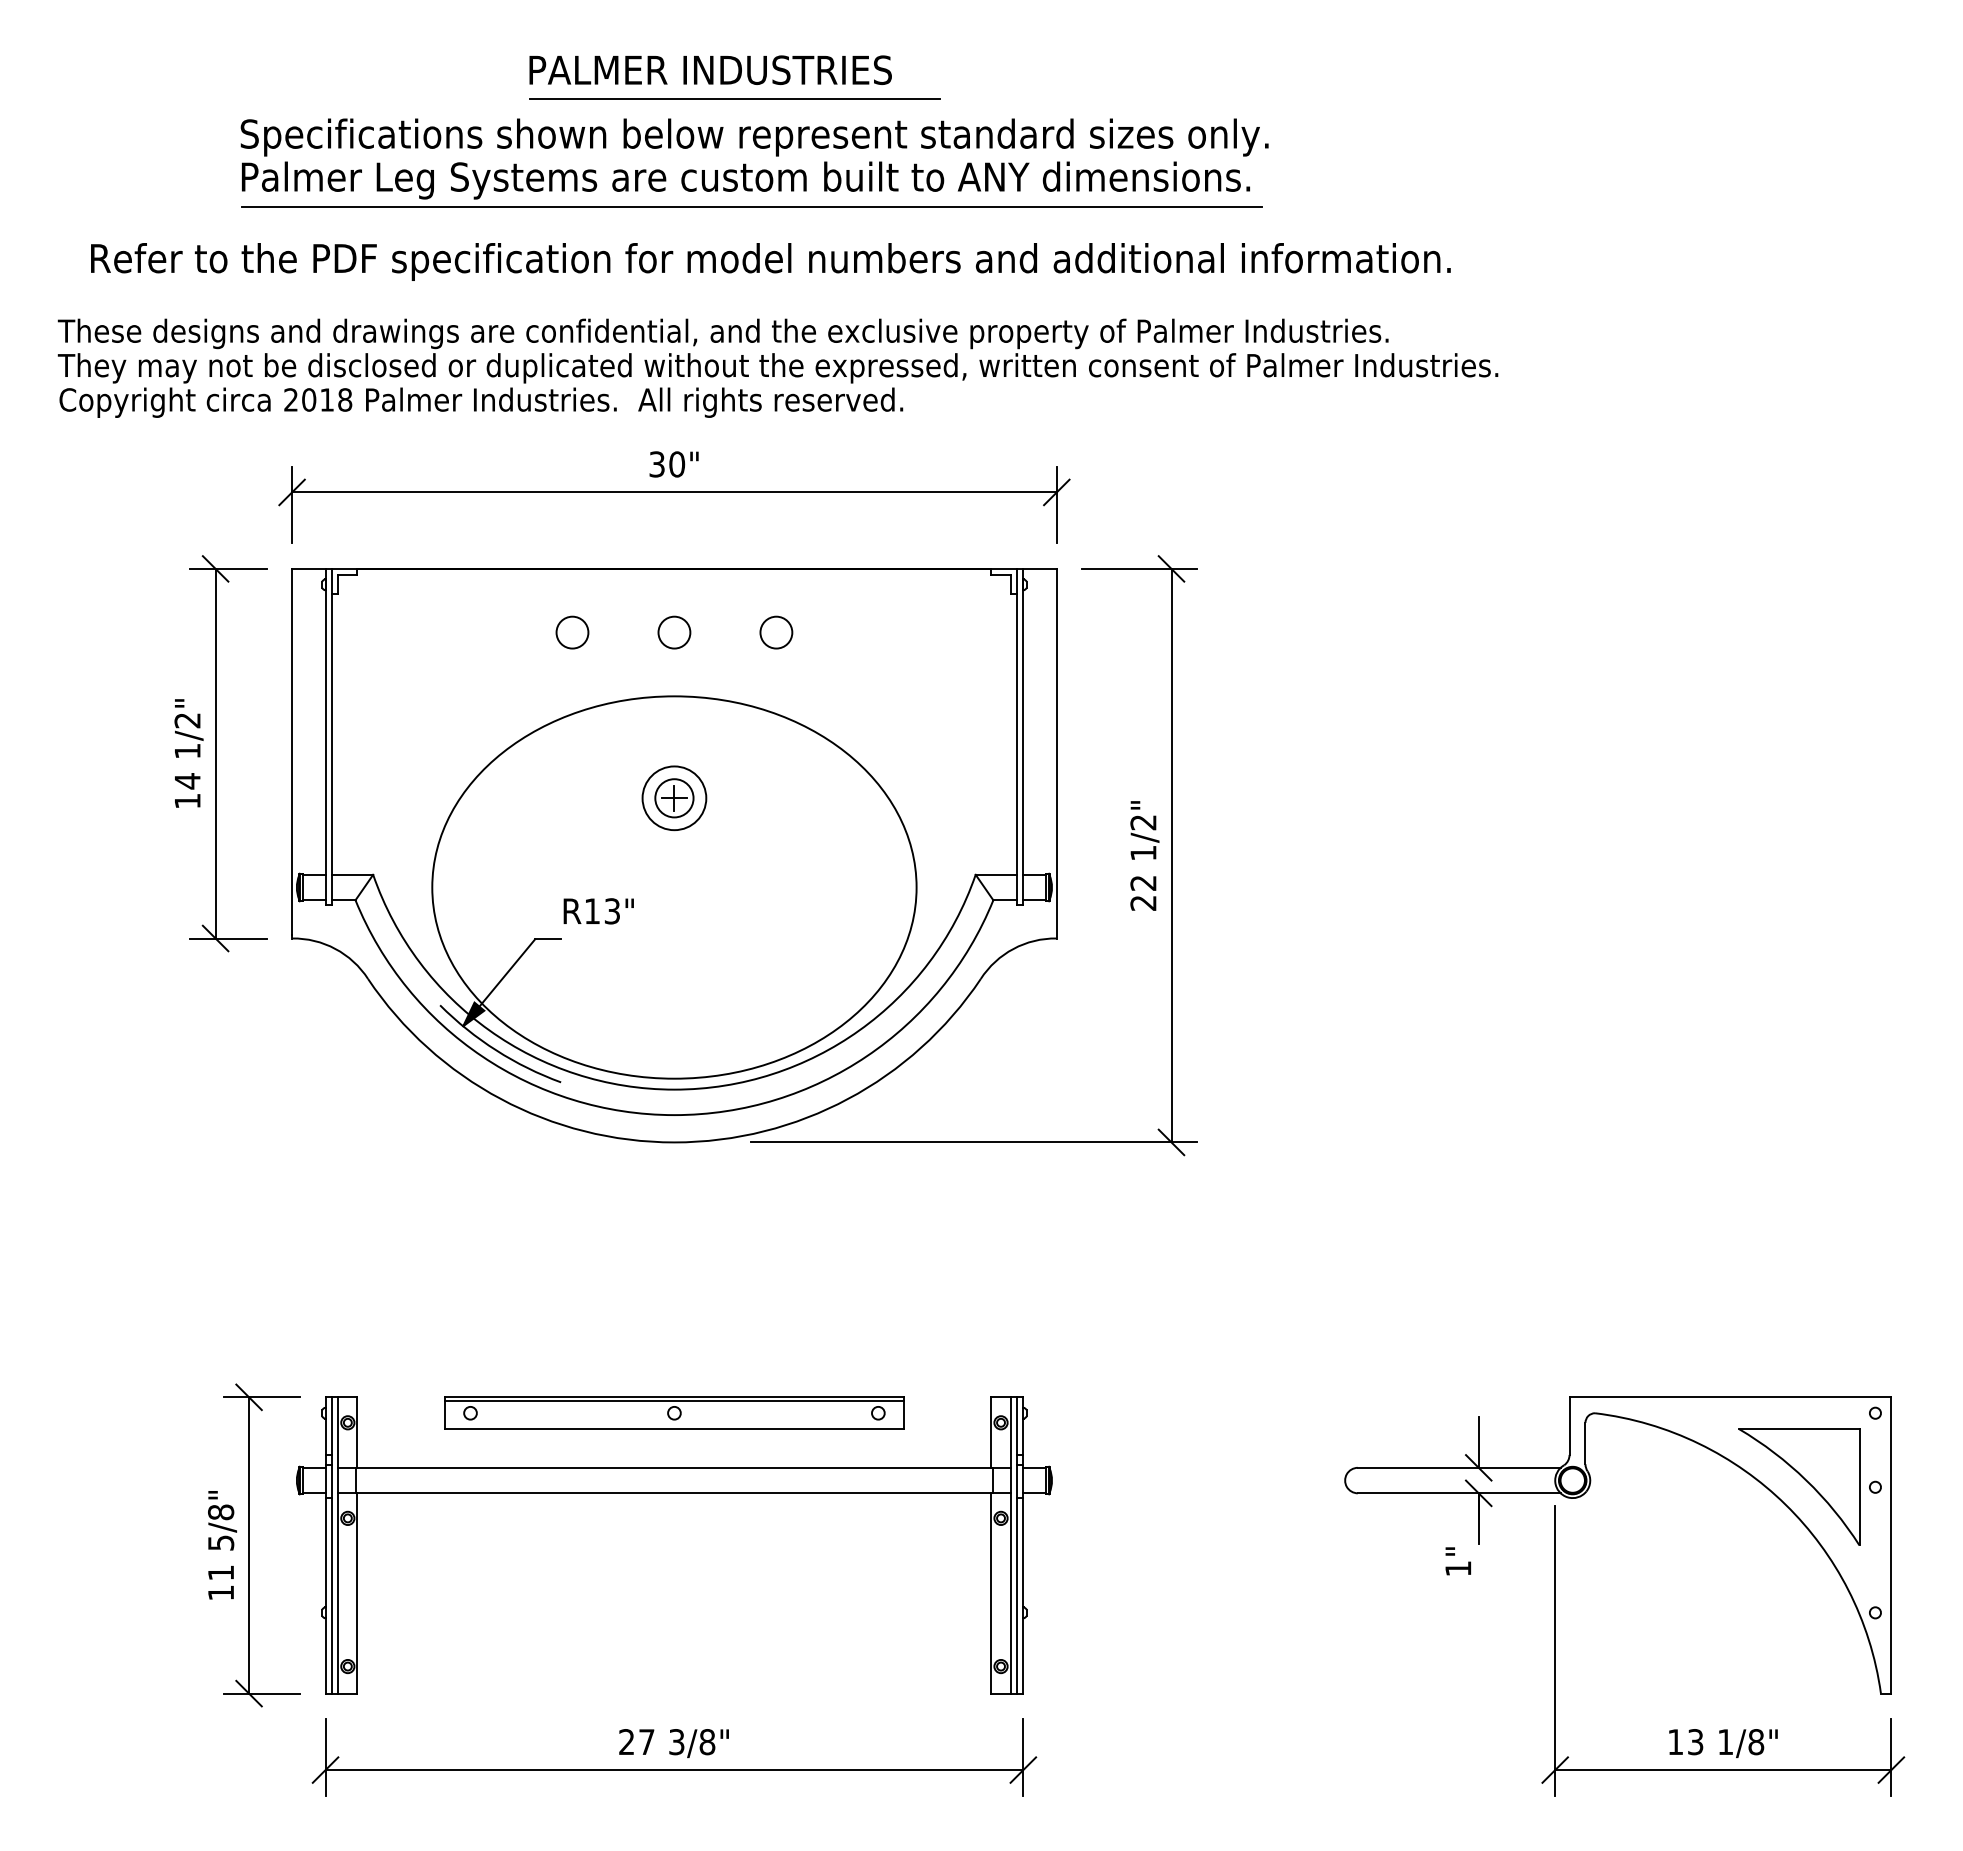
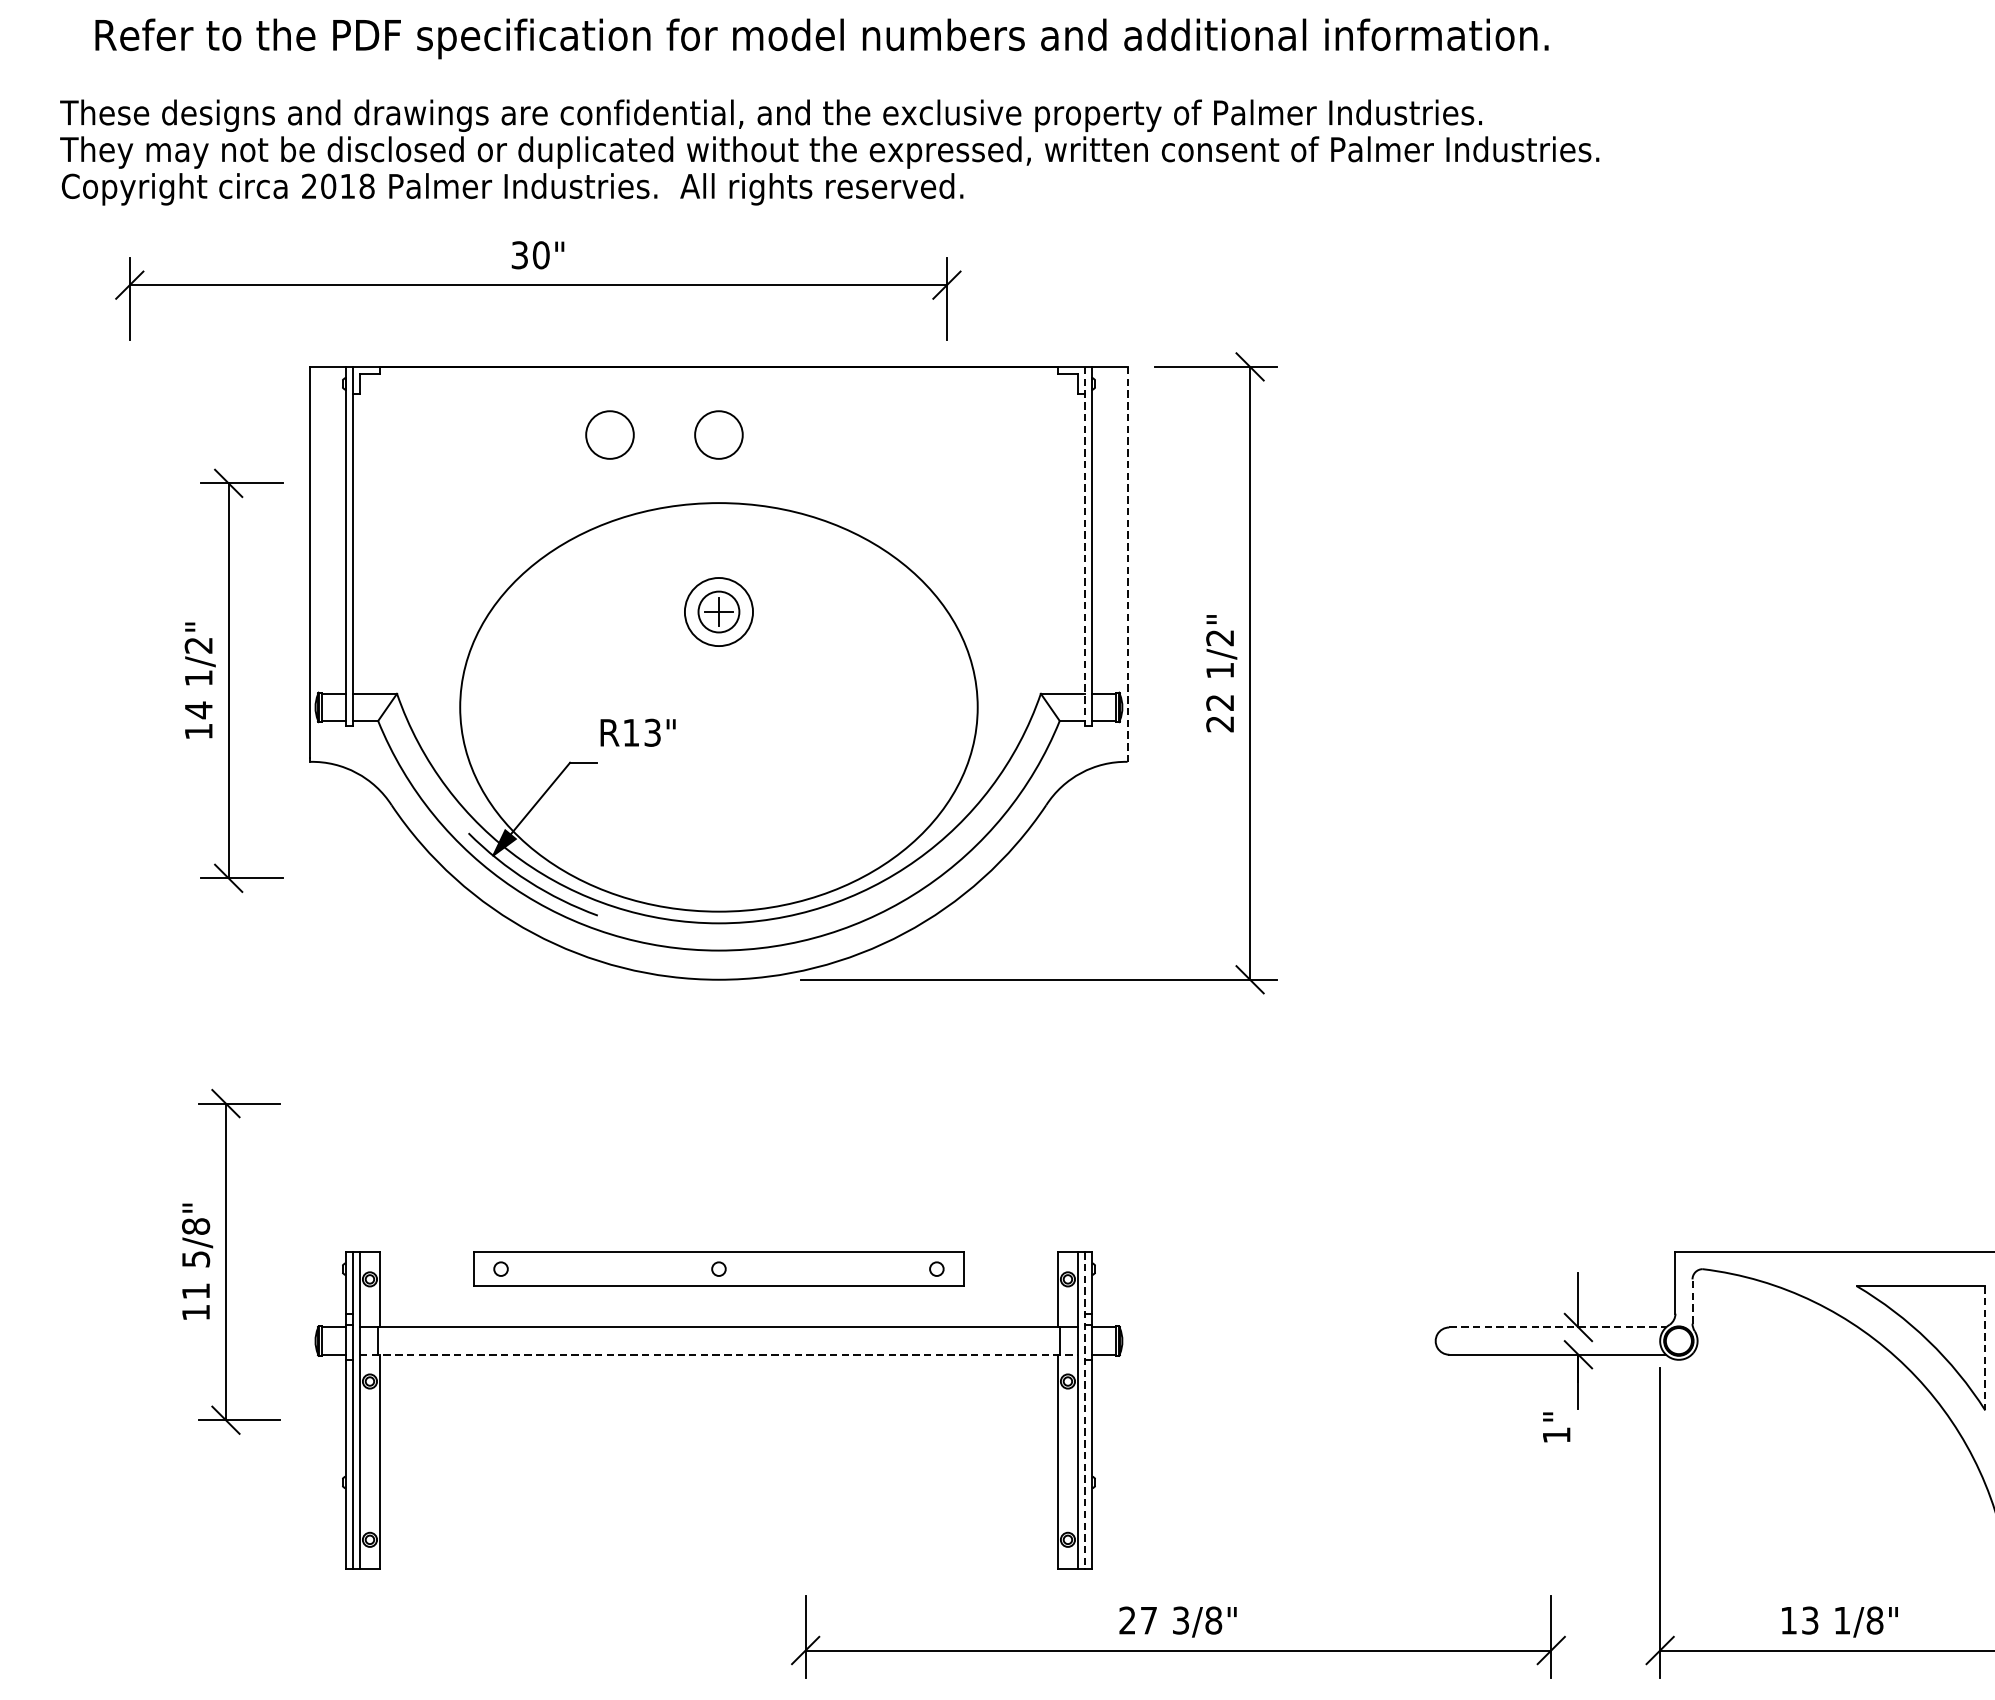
part: (674, 497) -> (538, 290), moved
part: (572, 632) -> (610, 434), size x1.4
part: (674, 632) -> (719, 434), size x1.4
part: (776, 632) -> (828, 434), removed
line: (1016, 737) -> (1084, 547), solid -> dashed
part: (220, 753) -> (233, 680), moved
line: (1056, 753) -> (1127, 564), solid -> dashed
line: (674, 1400) -> (719, 1255), removed
line: (1585, 1443) -> (1692, 1301), solid -> dashed
line: (1459, 1467) -> (1557, 1327), solid -> dashed
line: (1859, 1487) -> (1985, 1348), solid -> dashed
line: (674, 1493) -> (719, 1354), solid -> dashed
part: (254, 1545) -> (231, 1261), moved
line: (1016, 1545) -> (1084, 1410), solid -> dashed
part: (674, 1757) -> (1178, 1637), moved

